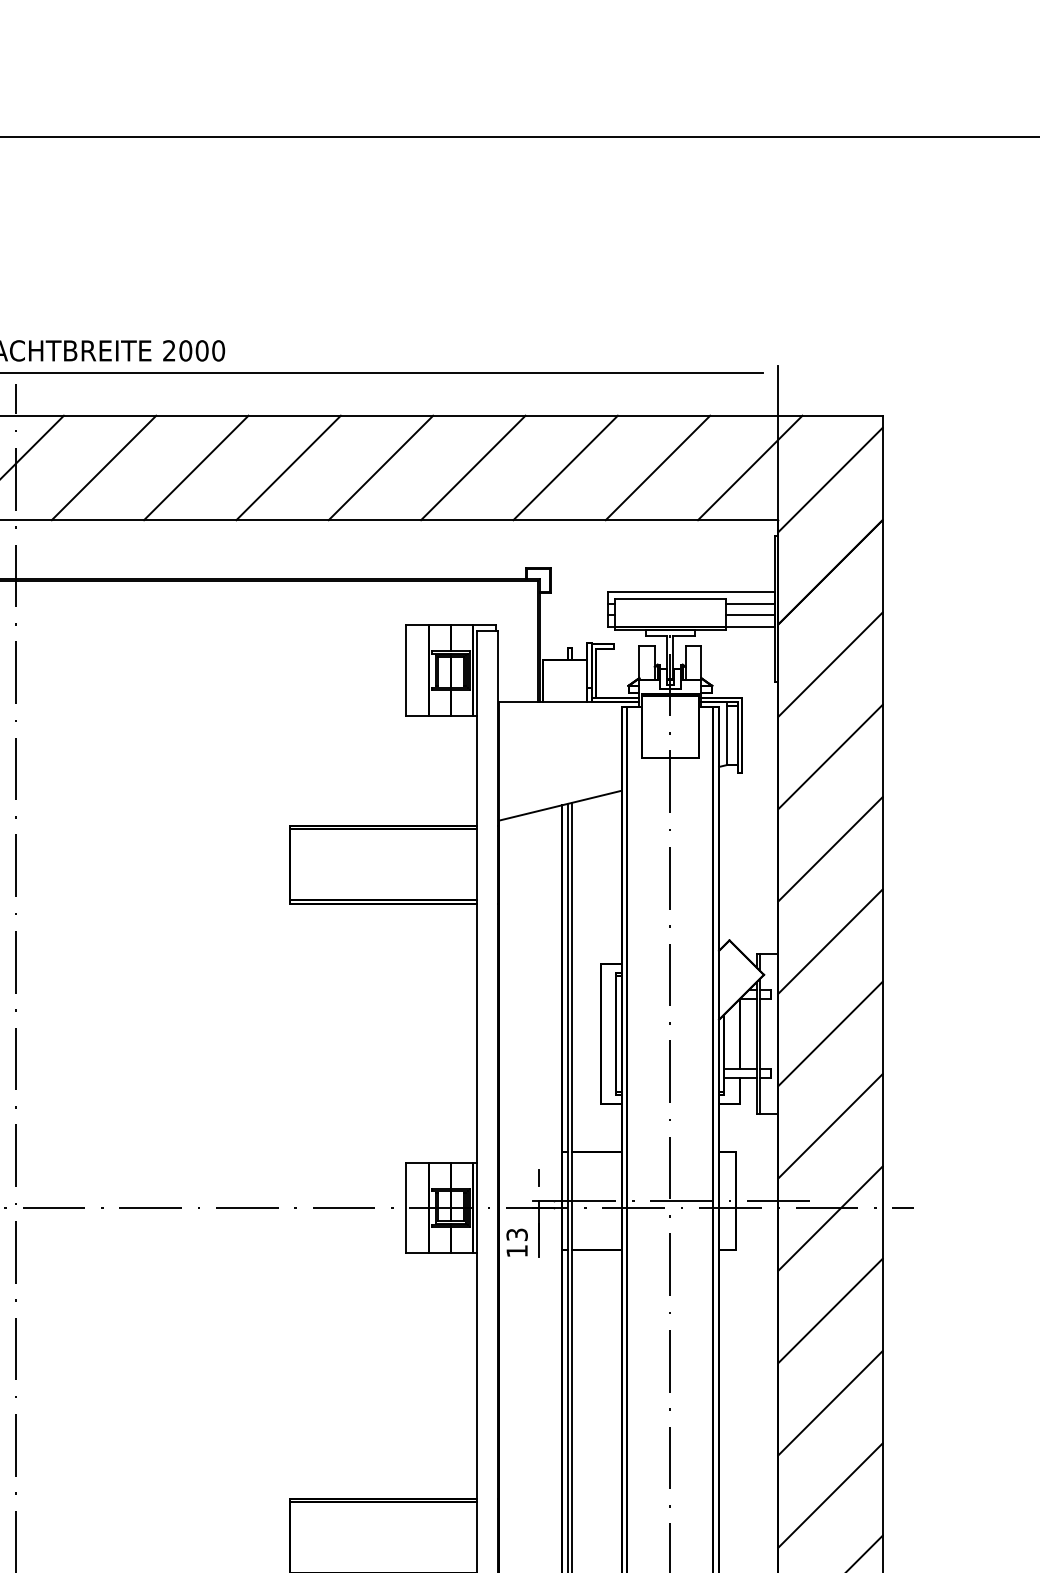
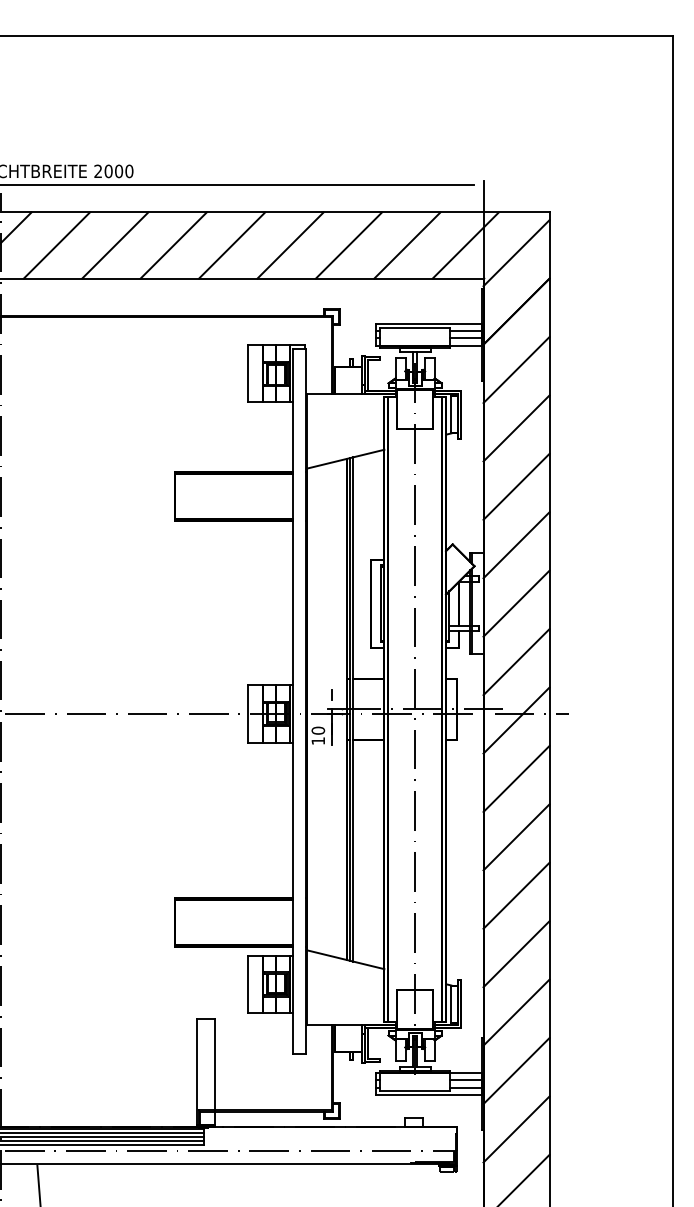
text: (517, 1234) -> (318, 730), 13 -> 10

